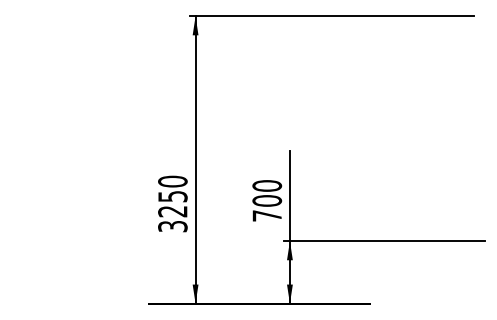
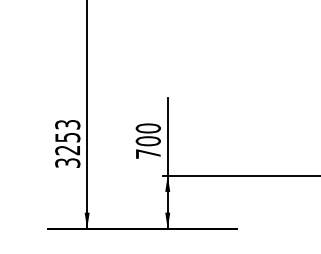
text: (172, 181) -> (67, 124), 3250 -> 3253

